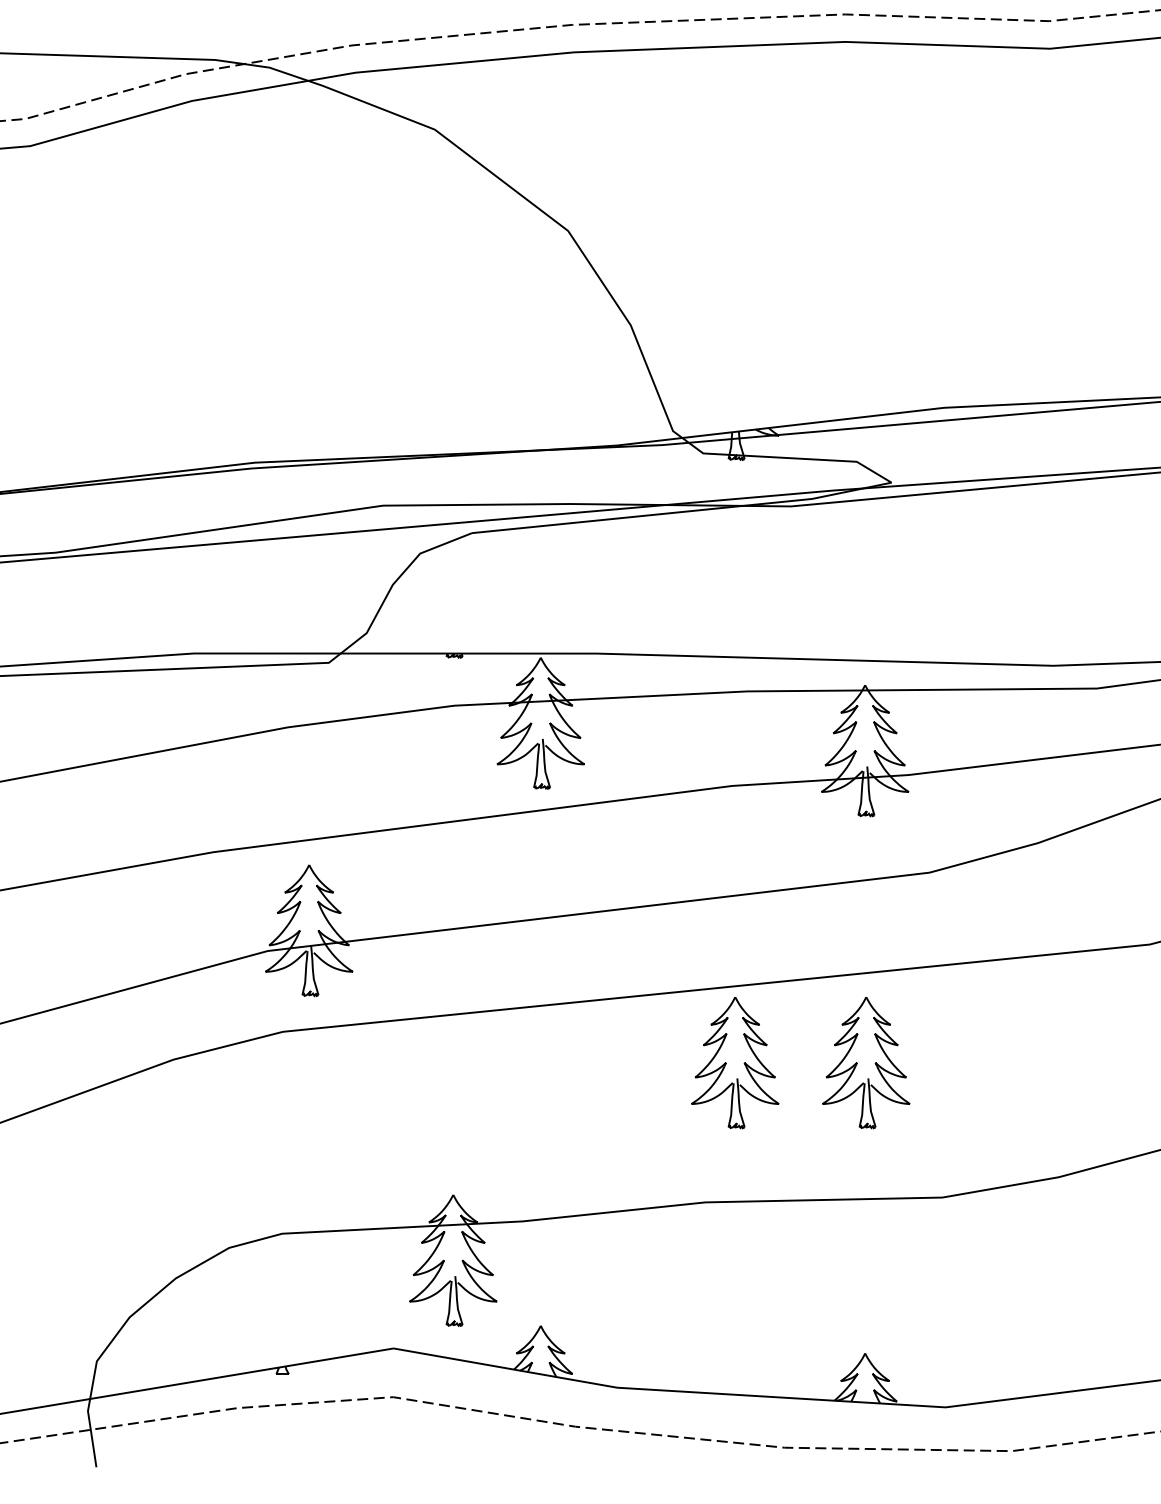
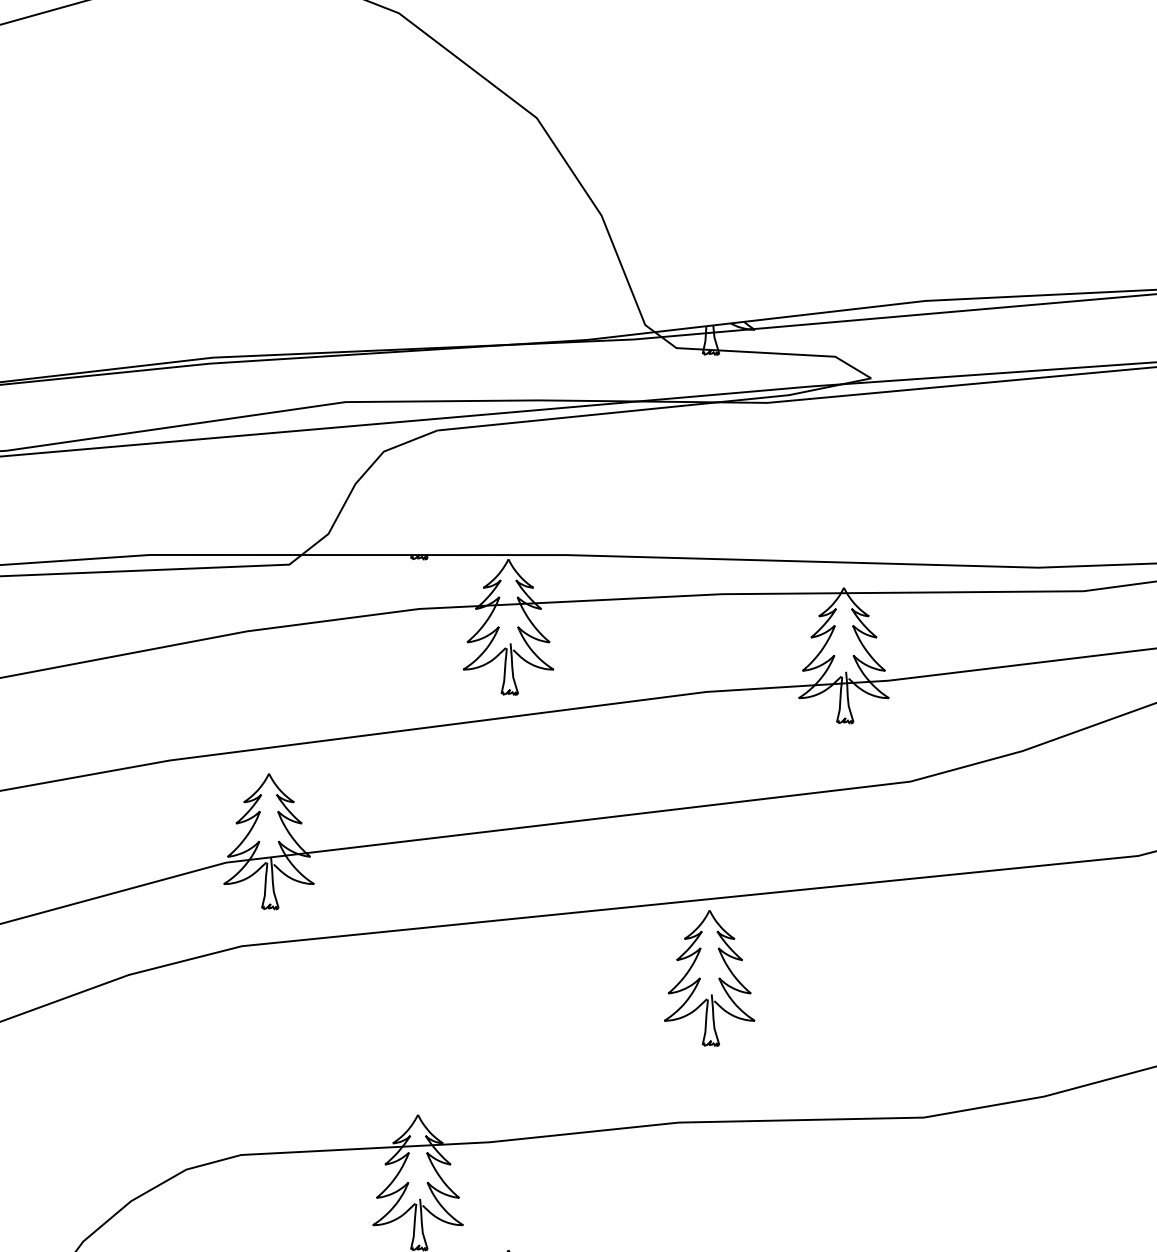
part: (866, 1063) -> (845, 978), removed

